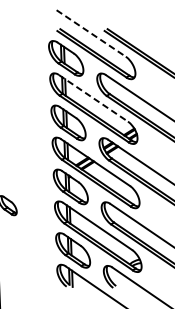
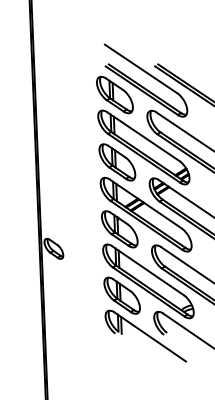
line: (91, 33) -> (141, 68), dashed -> solid
line: (93, 98) -> (143, 136), dashed -> solid

